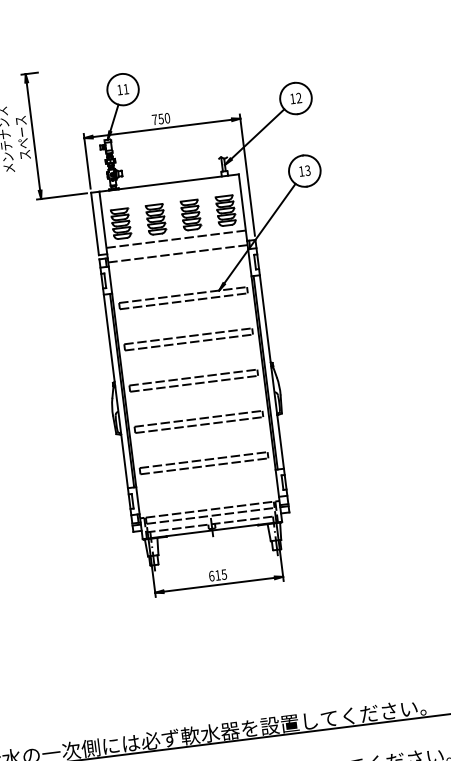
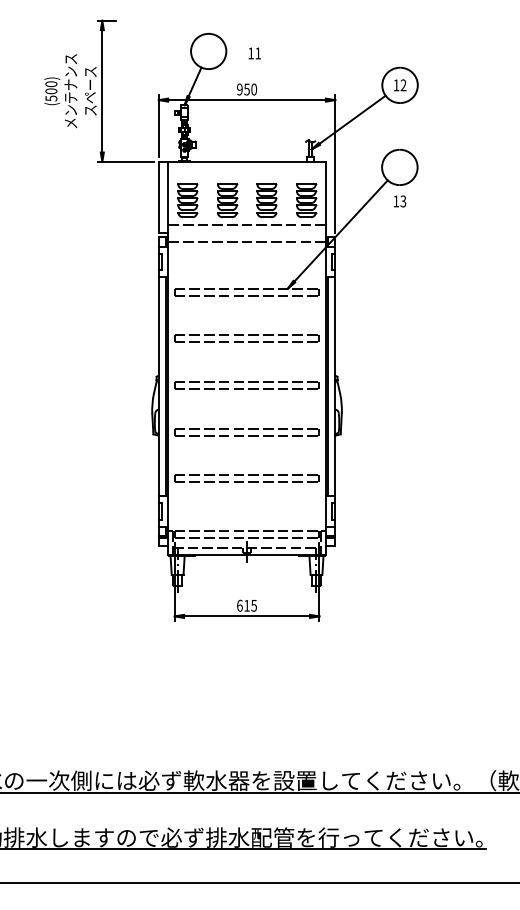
text: (122, 89) -> (254, 53), moved
text: (154, 119) -> (239, 89), 750 -> 950
text: (305, 171) -> (400, 201), moved

